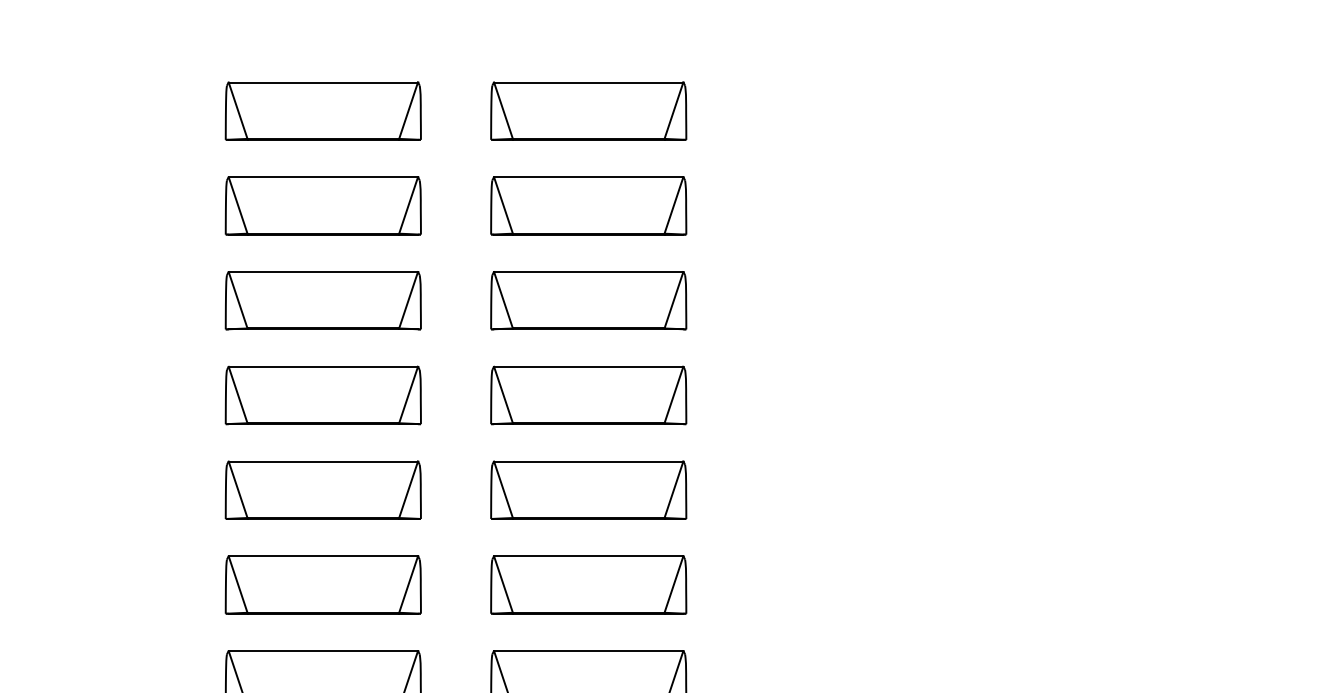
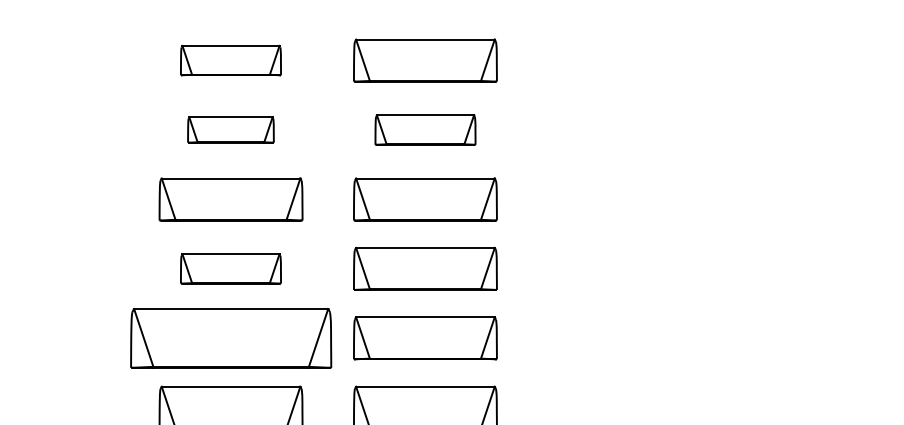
part: (322, 110) -> (230, 60), size x0.7
part: (322, 205) -> (230, 129), size x0.6
part: (588, 205) -> (425, 129), size x0.7
part: (322, 395) -> (230, 268), size x0.7
part: (322, 489) -> (230, 337), size x1.4

